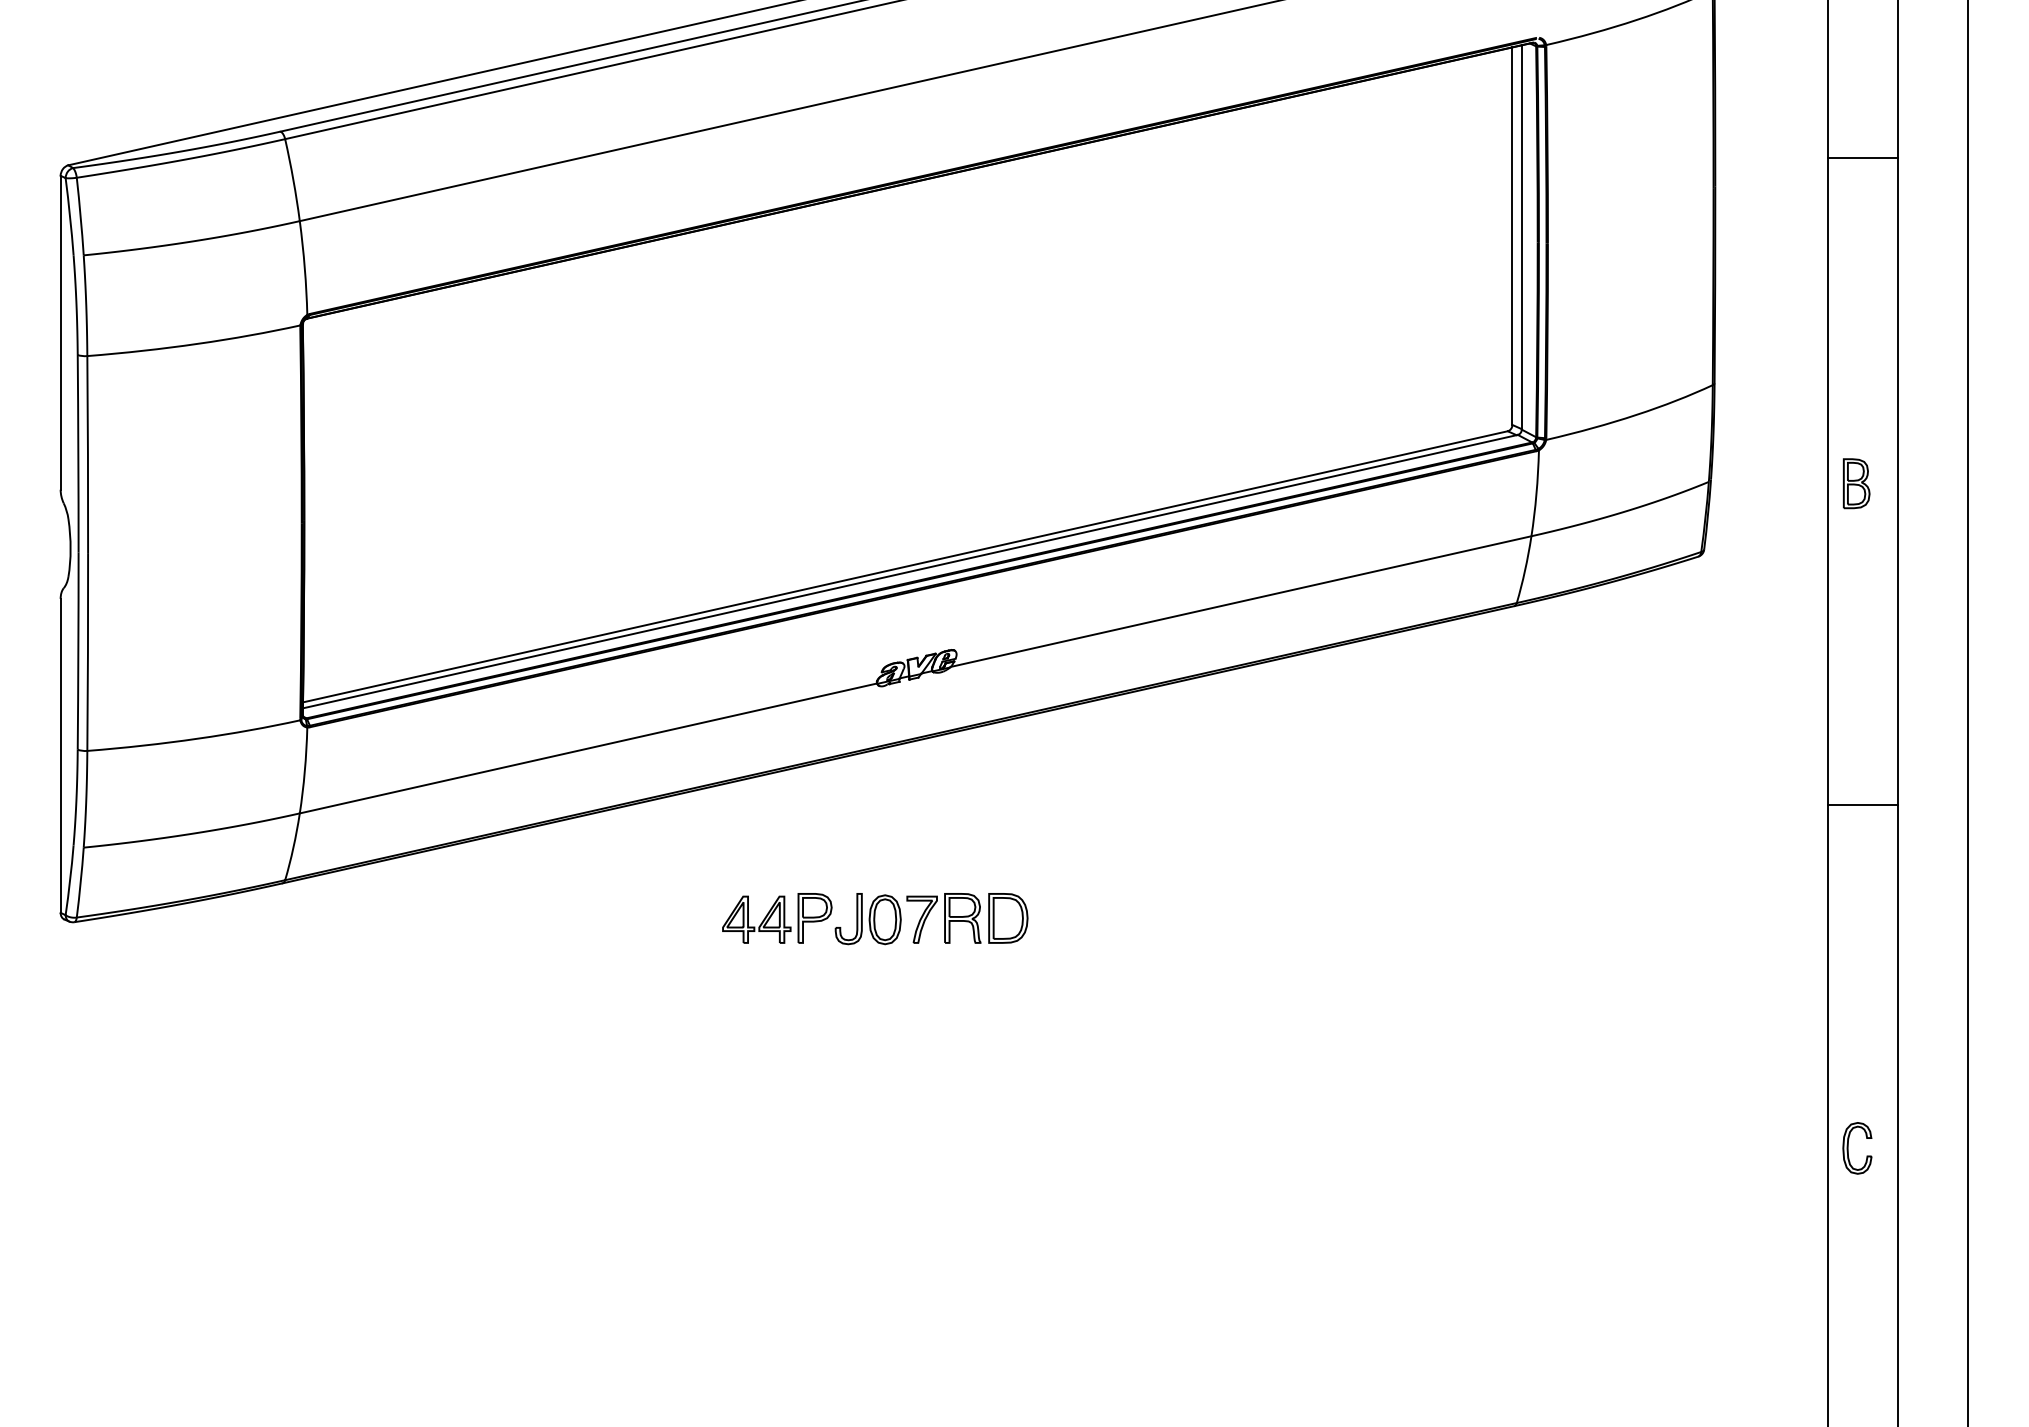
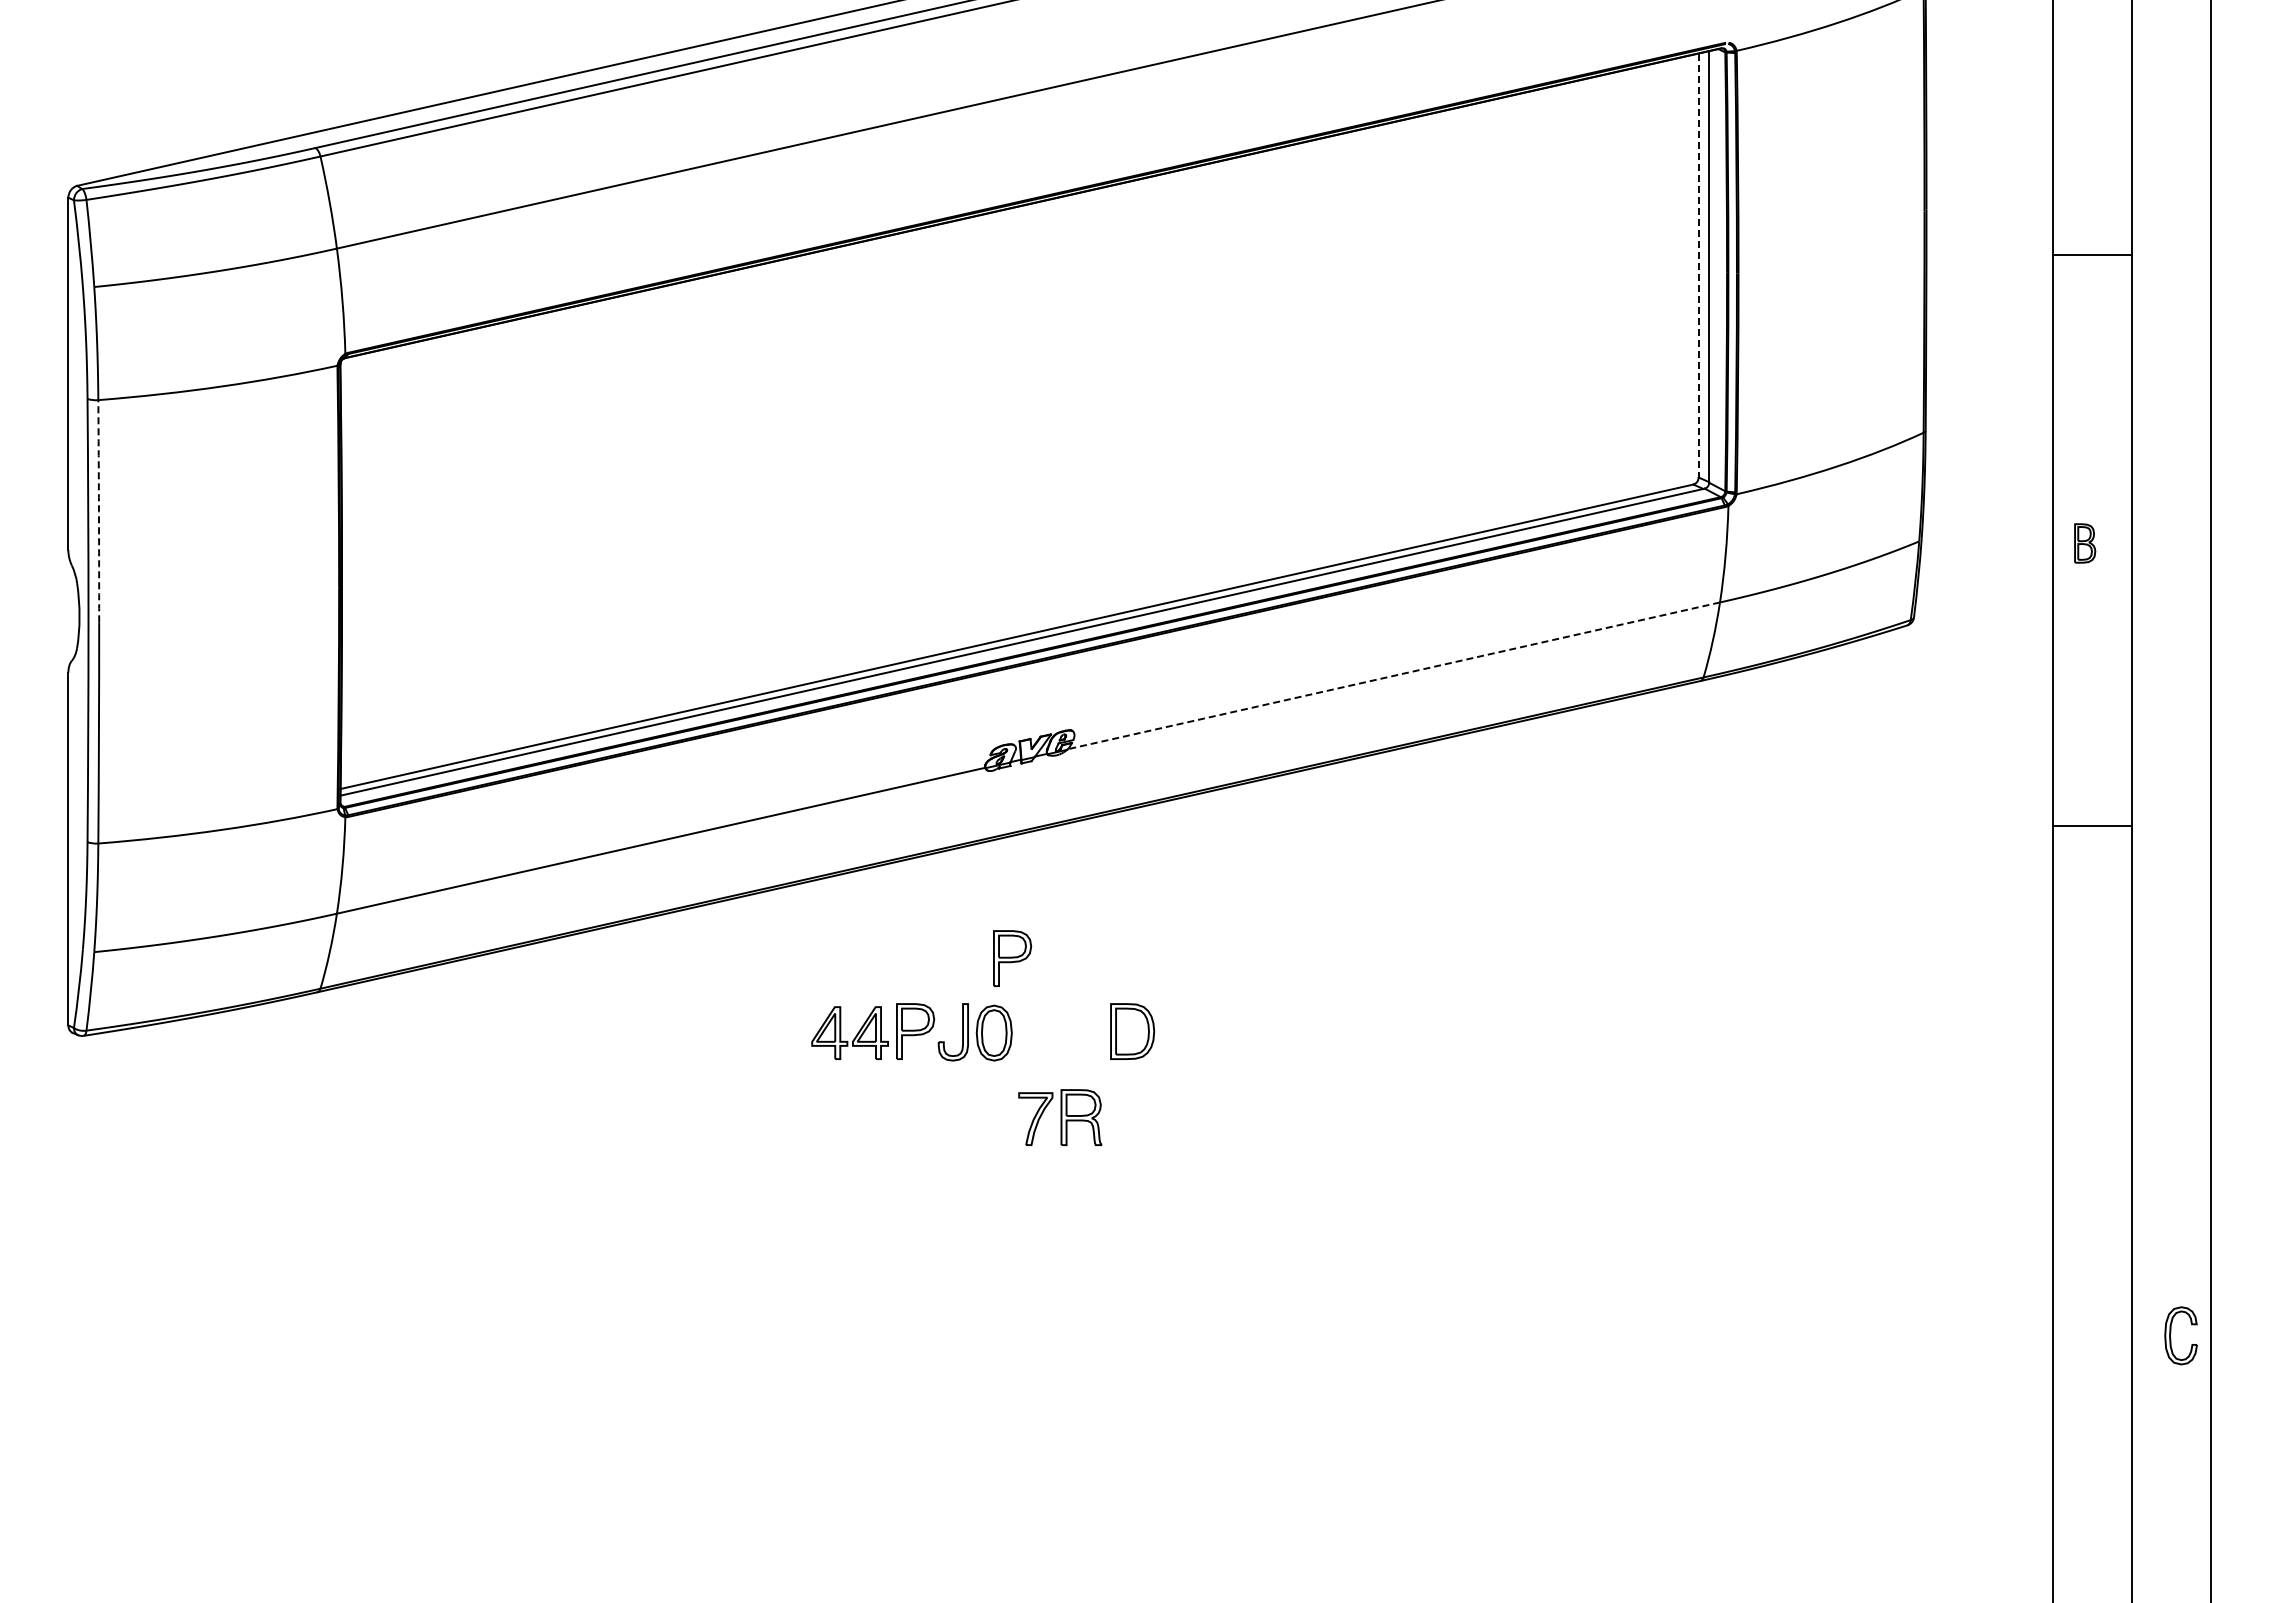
line: (1863, 157) -> (2092, 254), moved
line: (1512, 236) -> (1698, 265), solid -> dashed
arc: (87, 455) -> (98, 511), solid -> dashed
part: (1856, 483) -> (2084, 543), size x0.7
line: (1240, 601) -> (1393, 675), solid -> dashed
line: (1863, 804) -> (2092, 825), moved
part: (901, 853) -> (1012, 958), added
part: (944, 918) -> (1060, 1117), moved
part: (1848, 1146) -> (2171, 1333), moved

